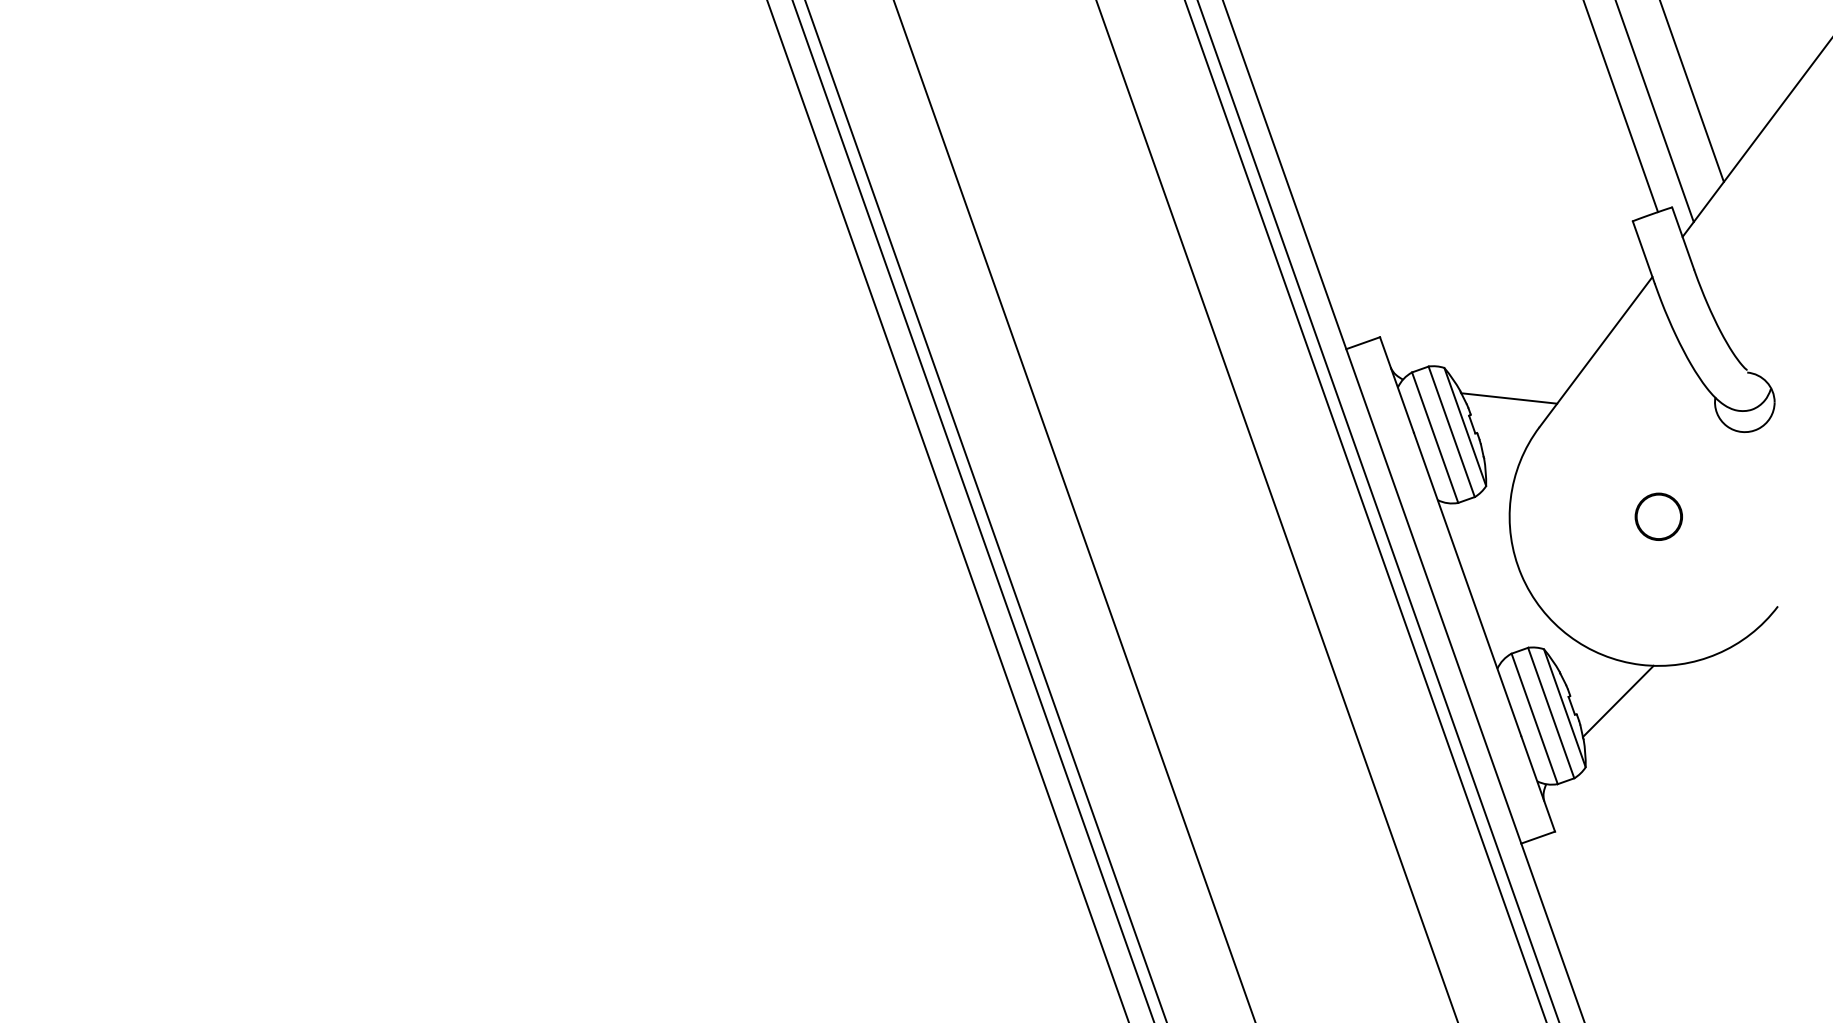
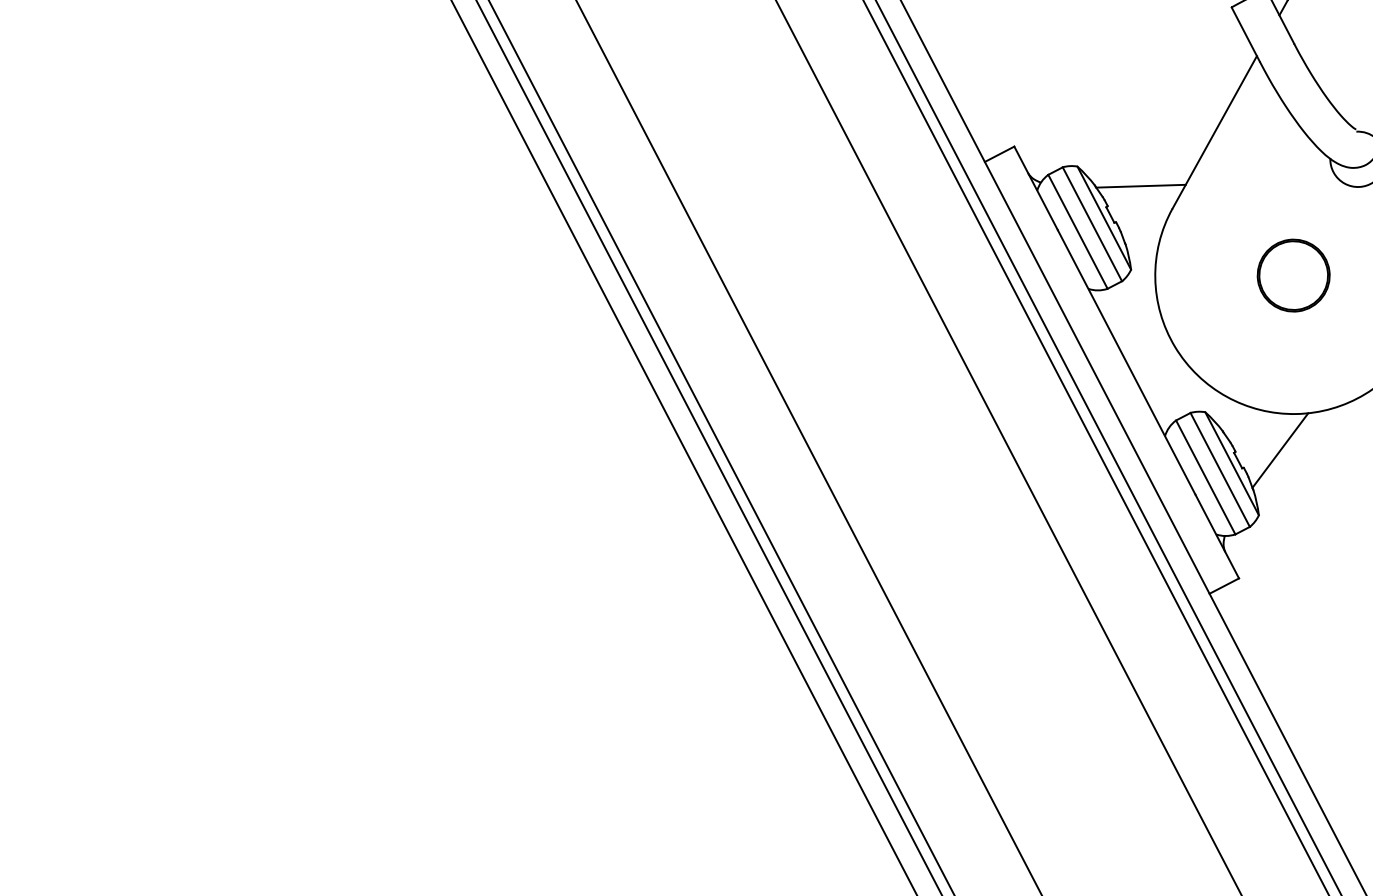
part: (1658, 516) -> (1293, 275), size x1.67

